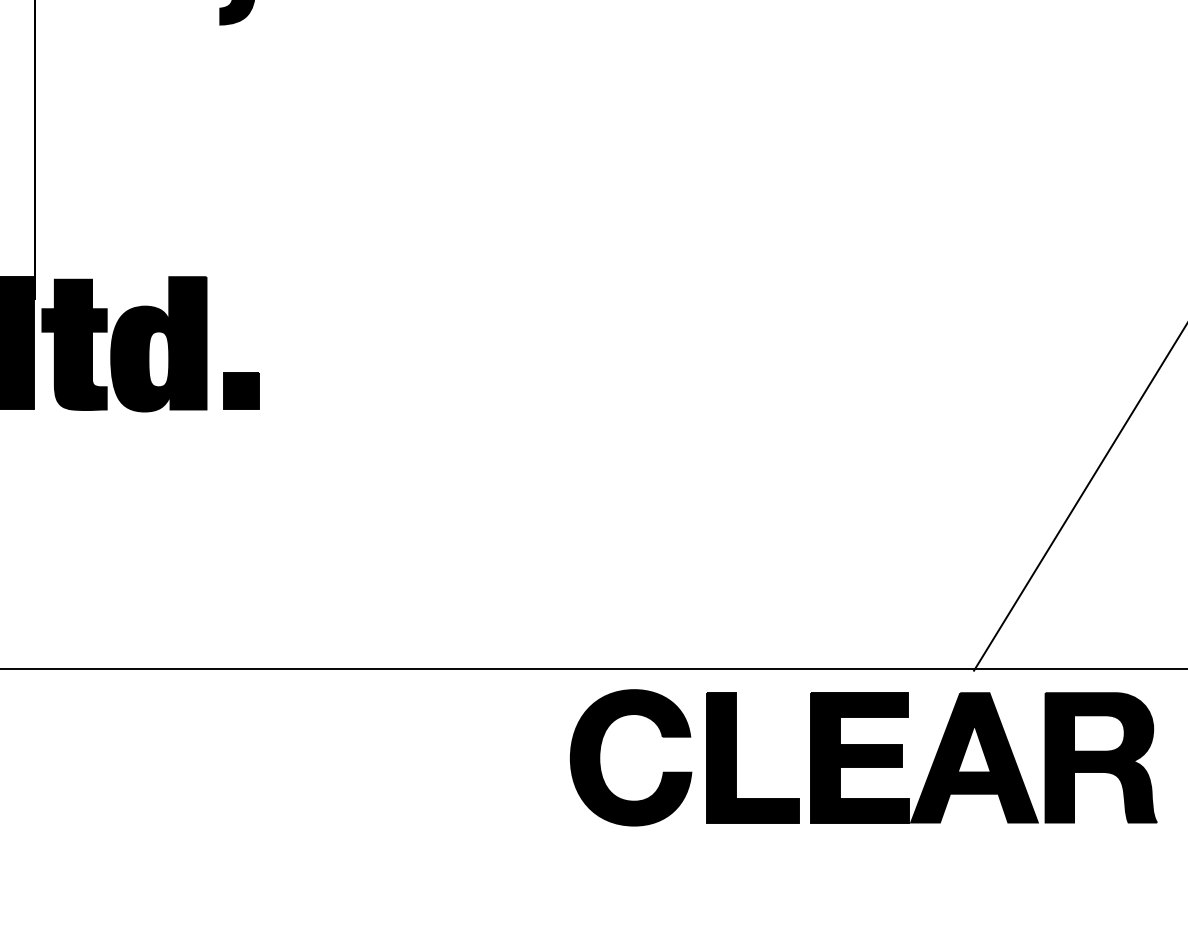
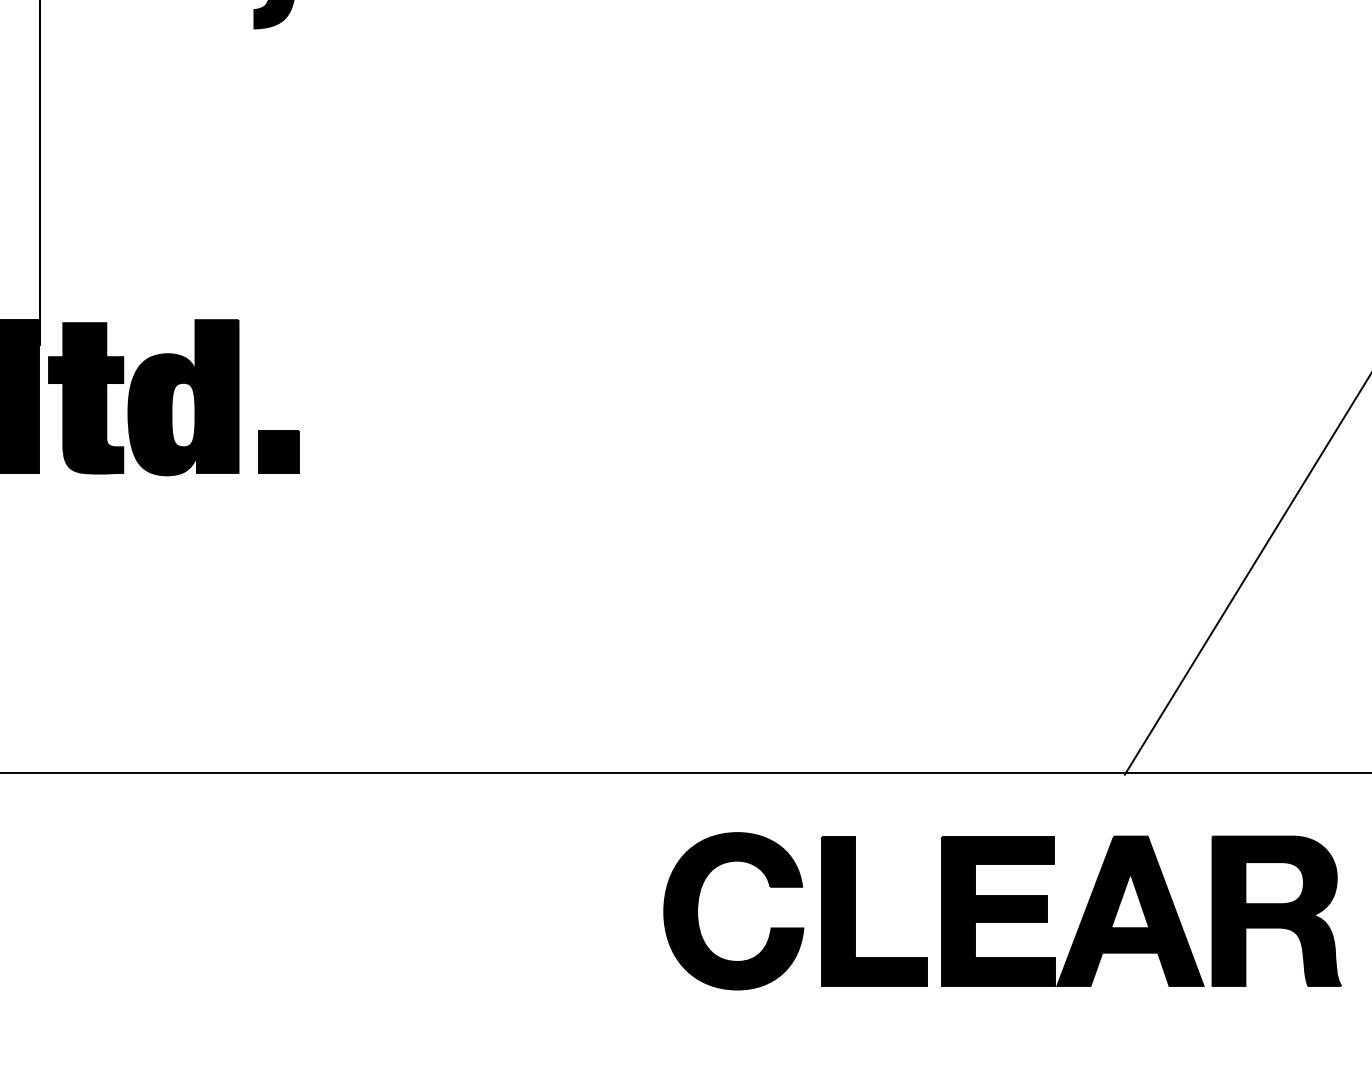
part: (863, 758) -> (1002, 911), moved

